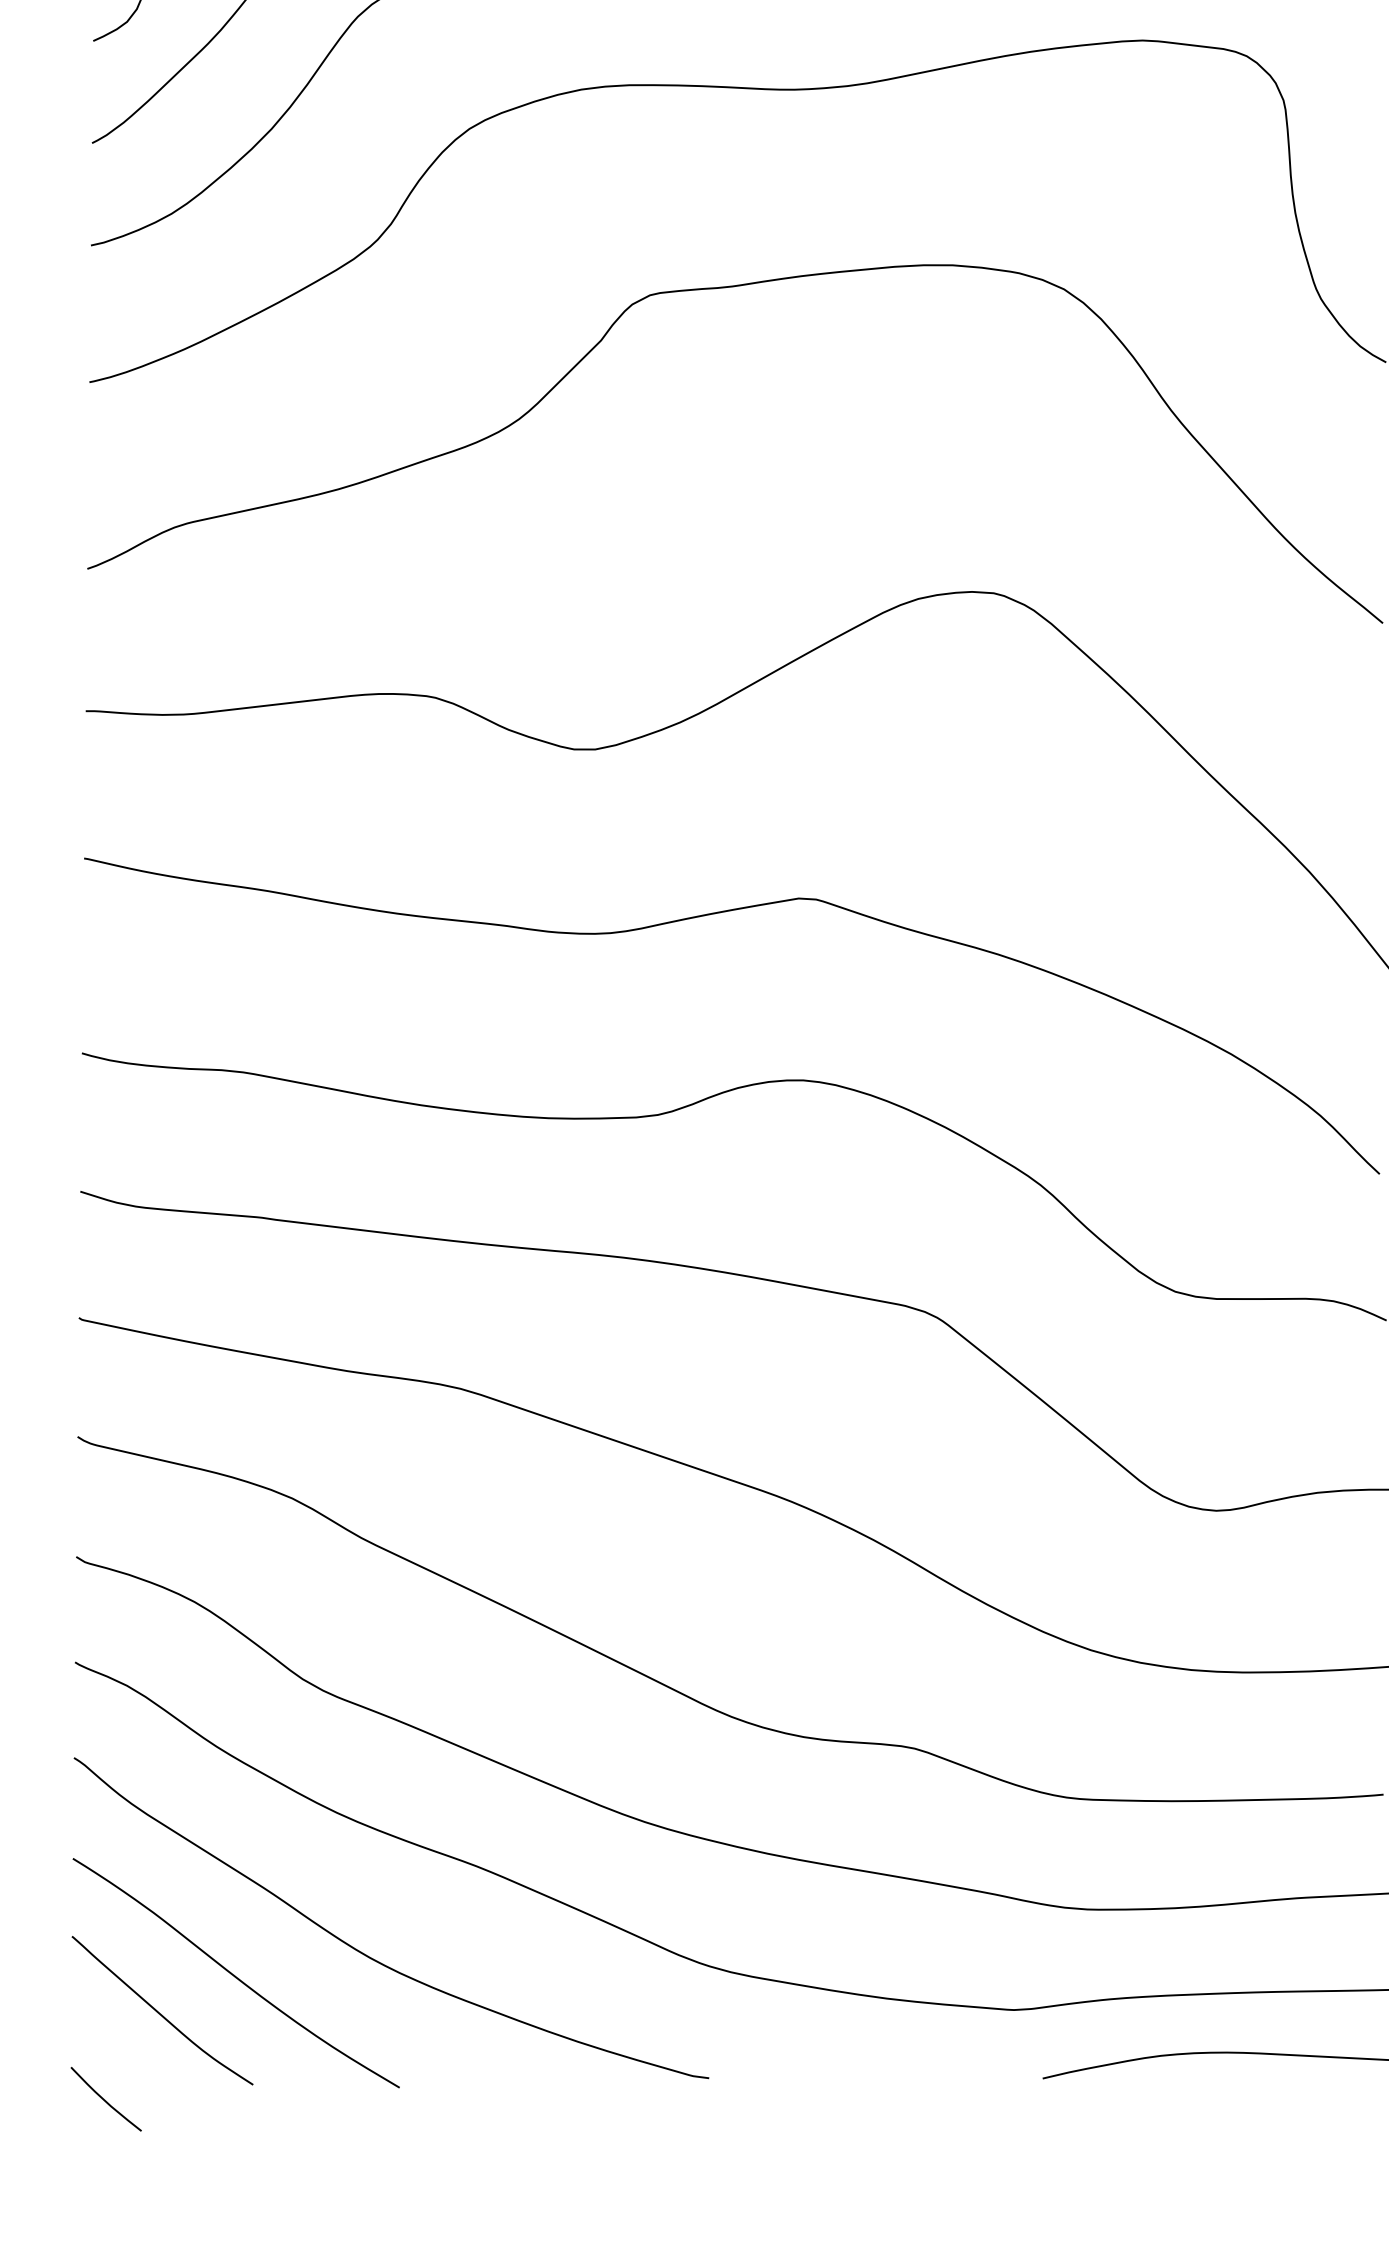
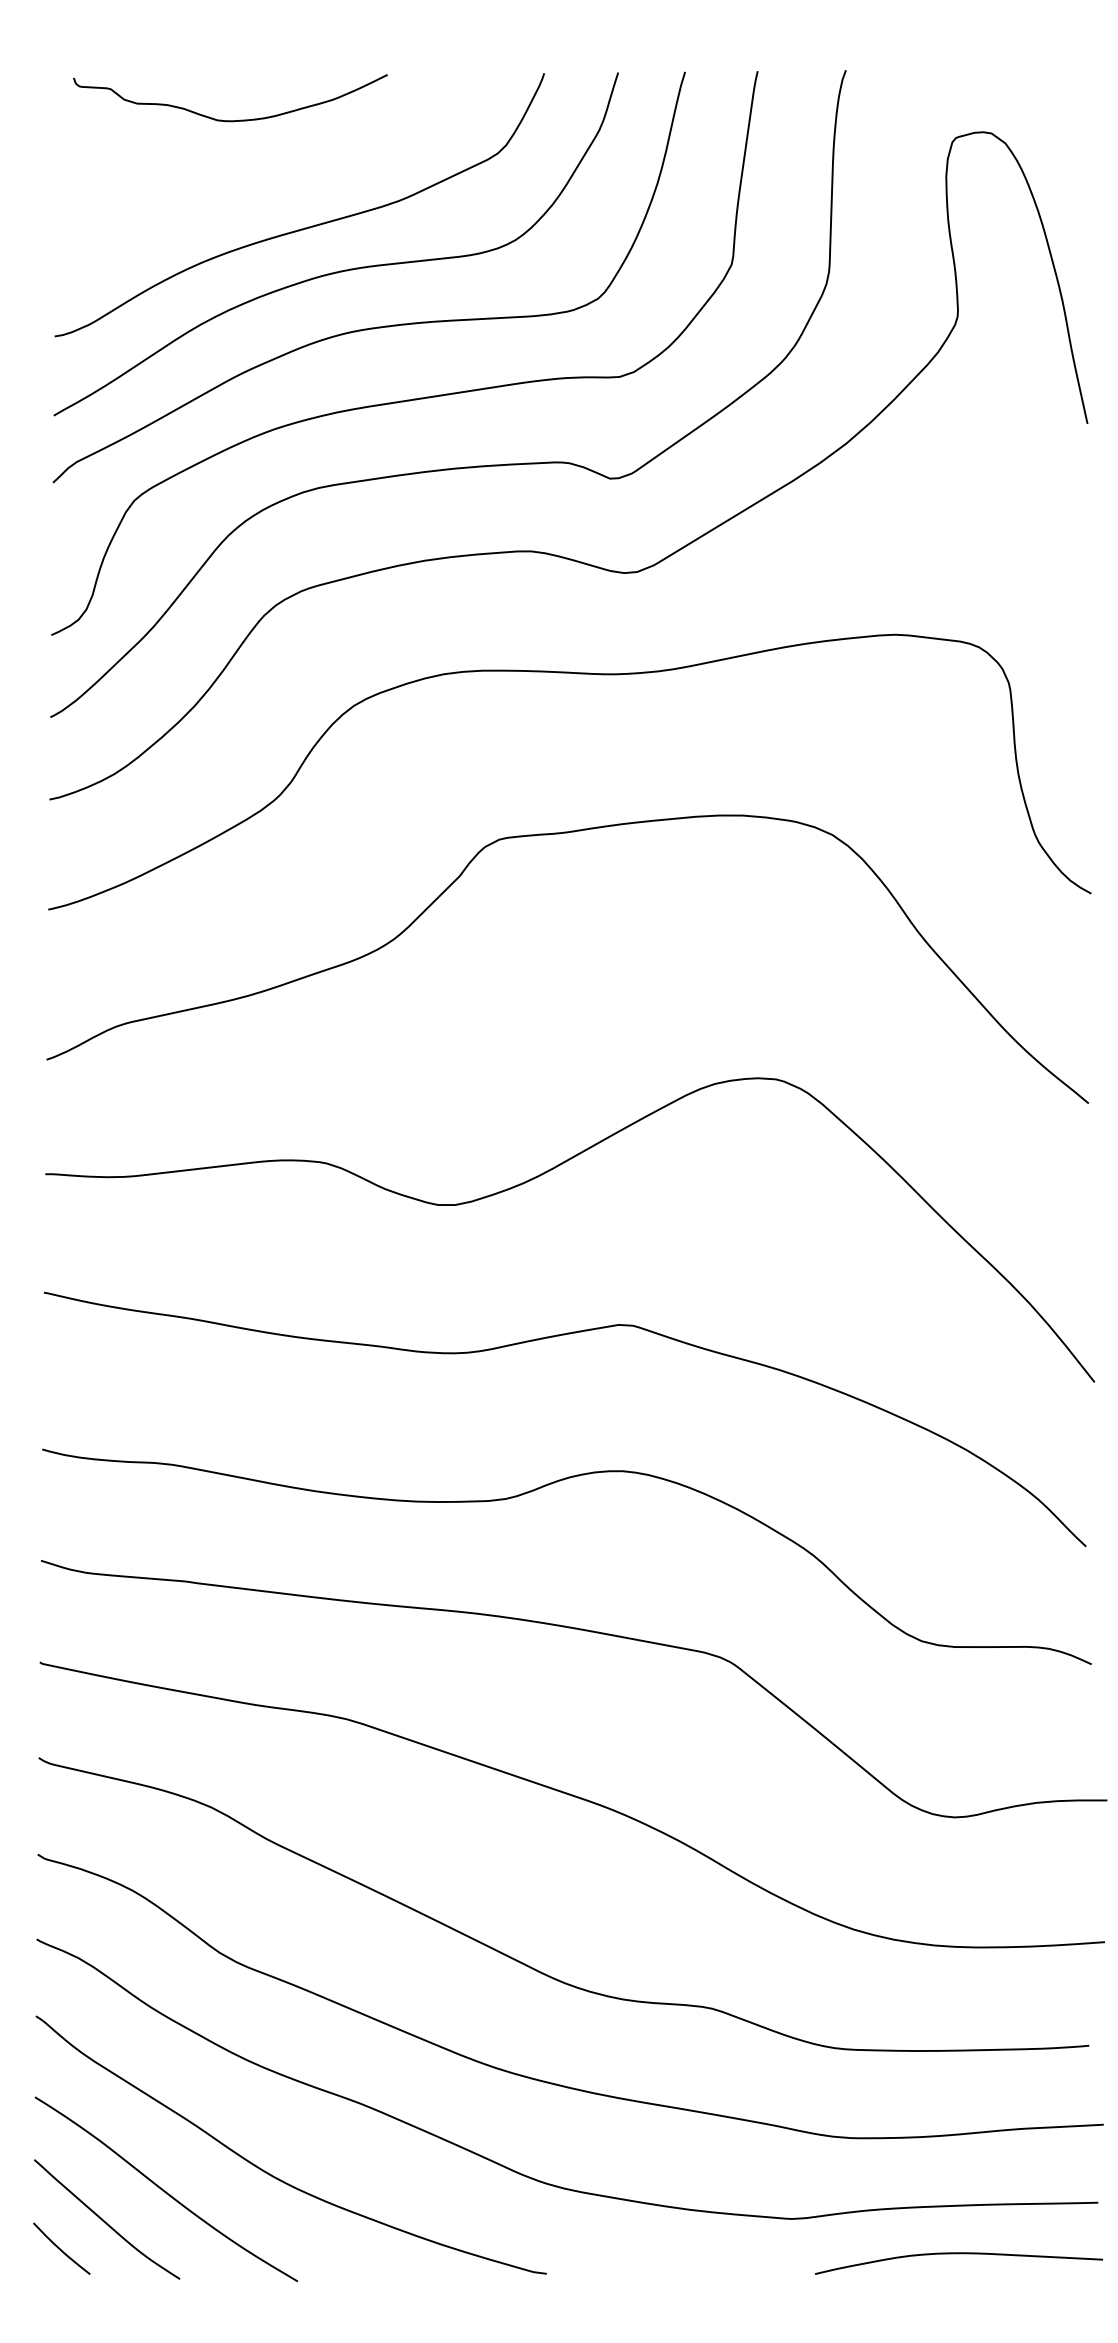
curve: (104, 2098) -> (60, 2248), moved

